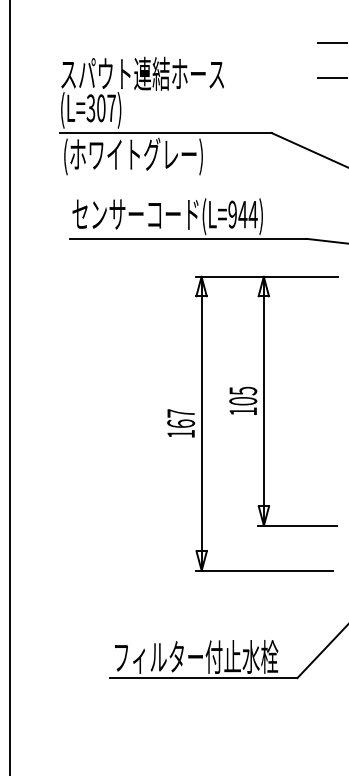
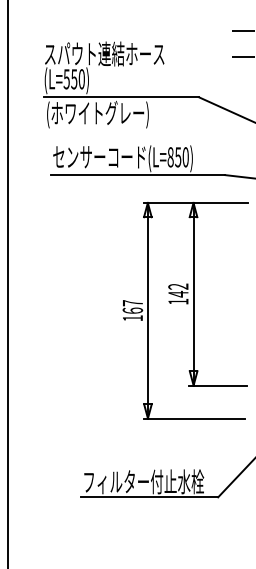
text: (101, 108) -> (74, 79), (L=307) -> (L=550)
text: (243, 214) -> (178, 157), (L=944) -> (L=850)
text: (243, 396) -> (178, 290), 105 -> 142

